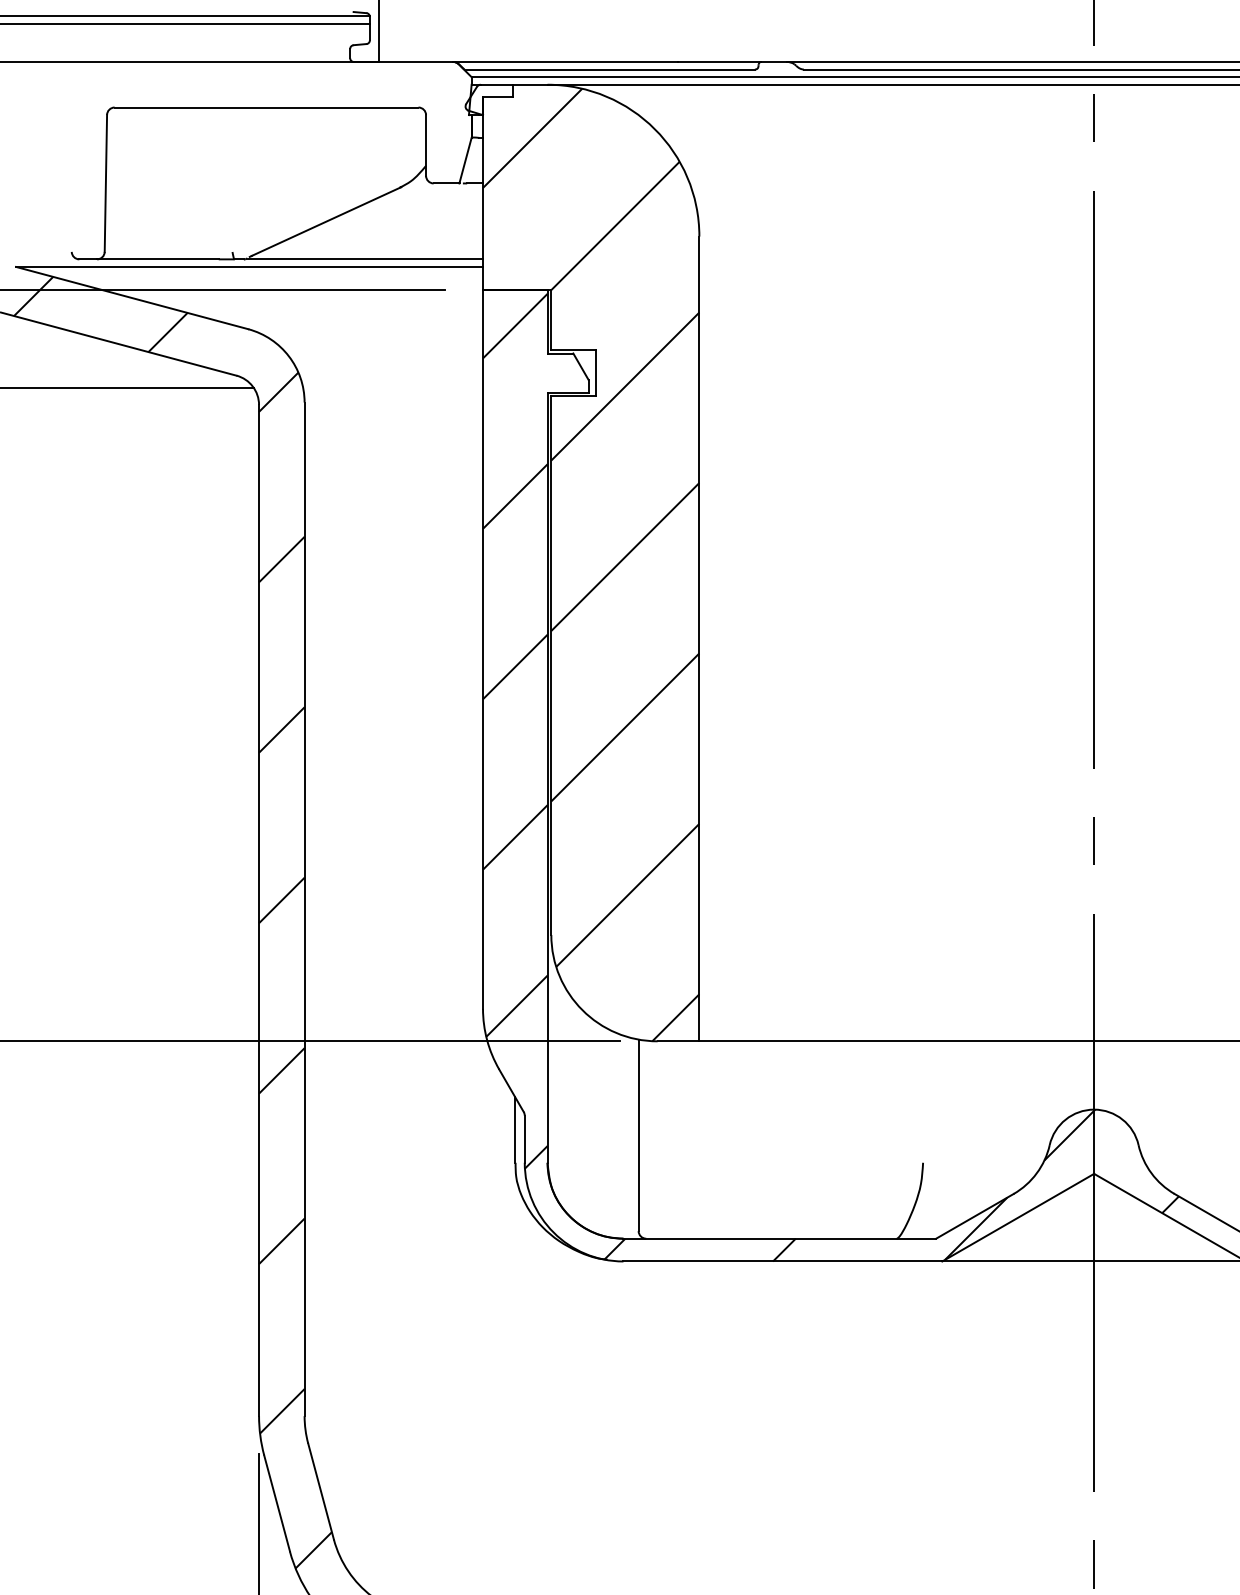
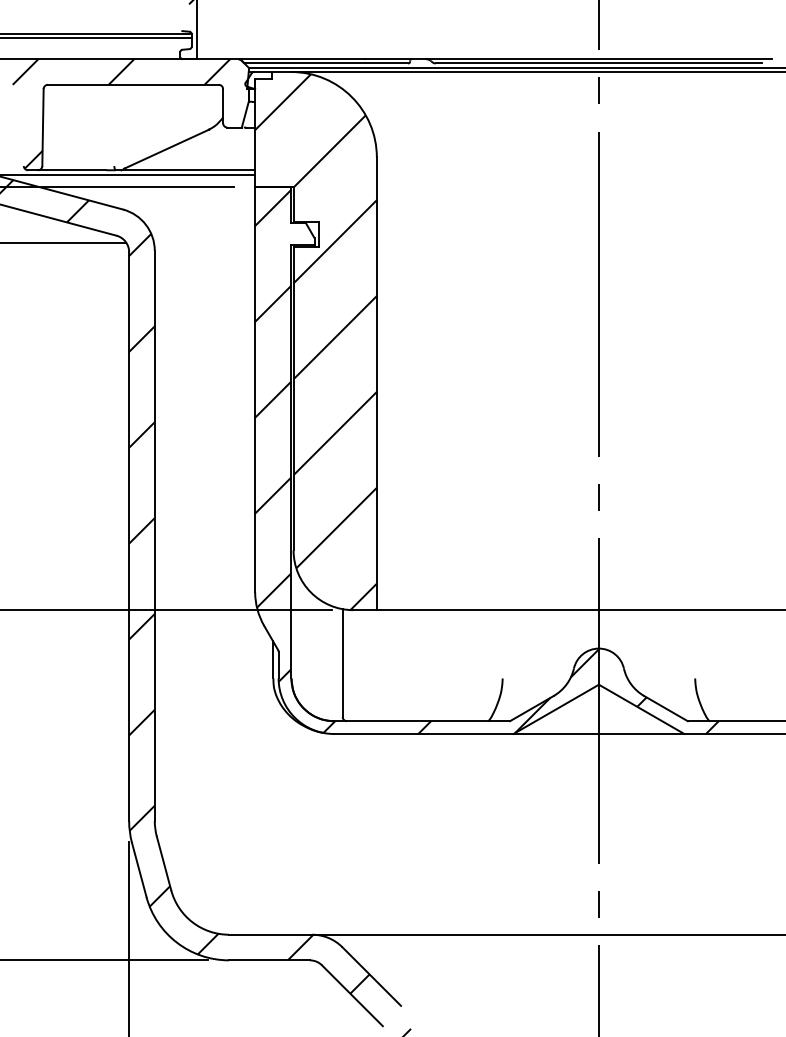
hatch: (245, 158) -> (121, 113), added

